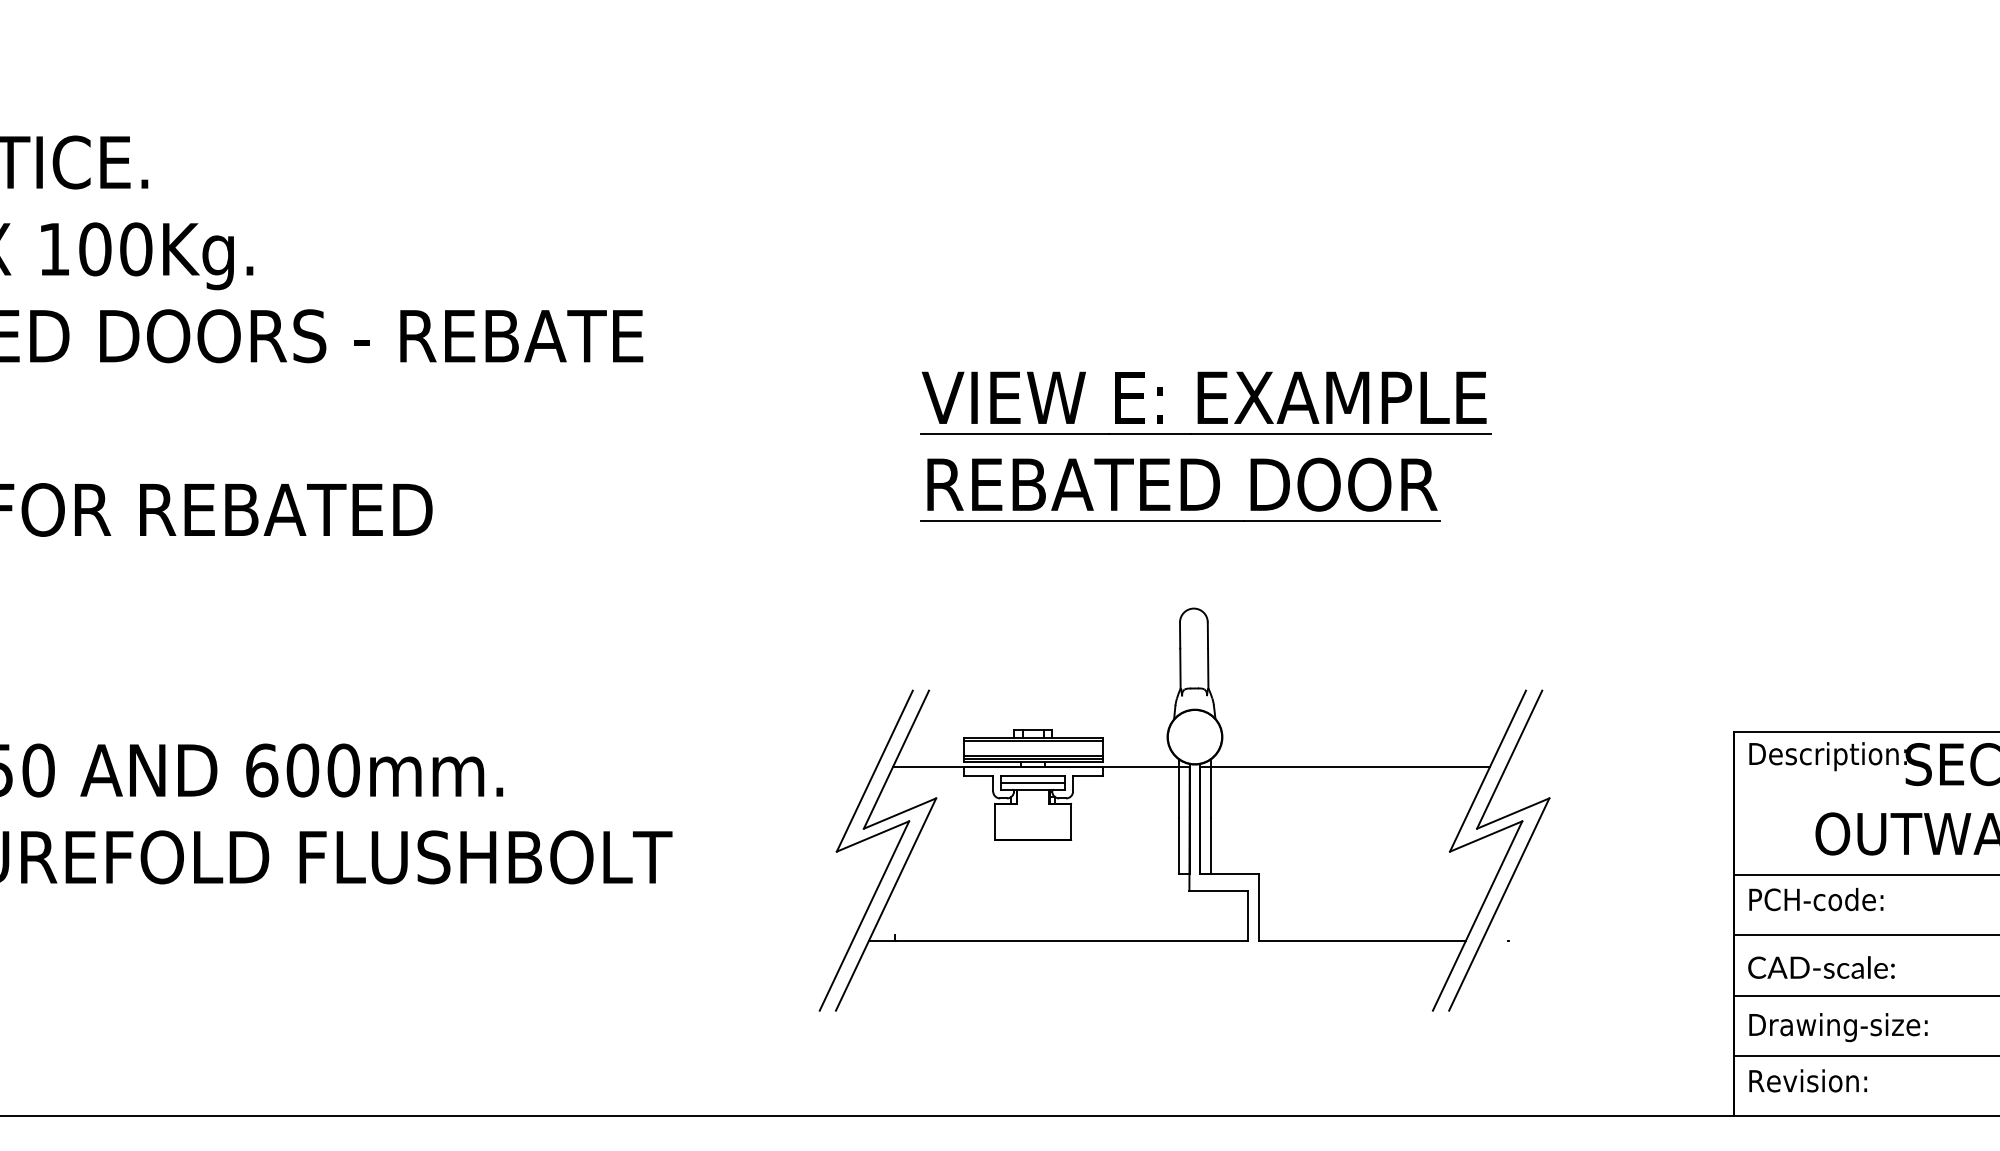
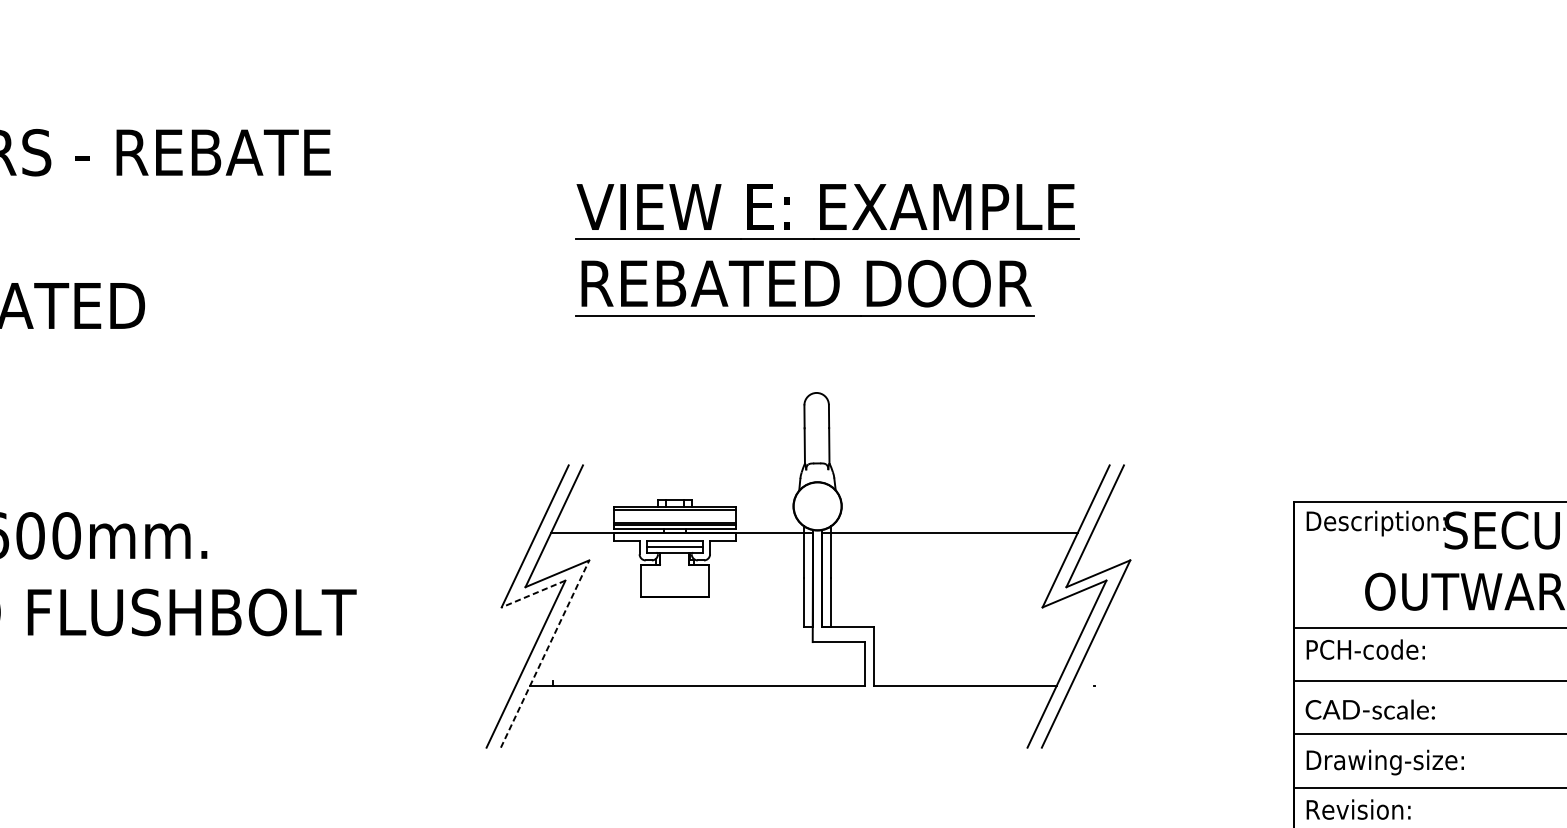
line: (872, 836) -> (533, 594), solid -> dashed
line: (886, 904) -> (545, 654), solid -> dashed

